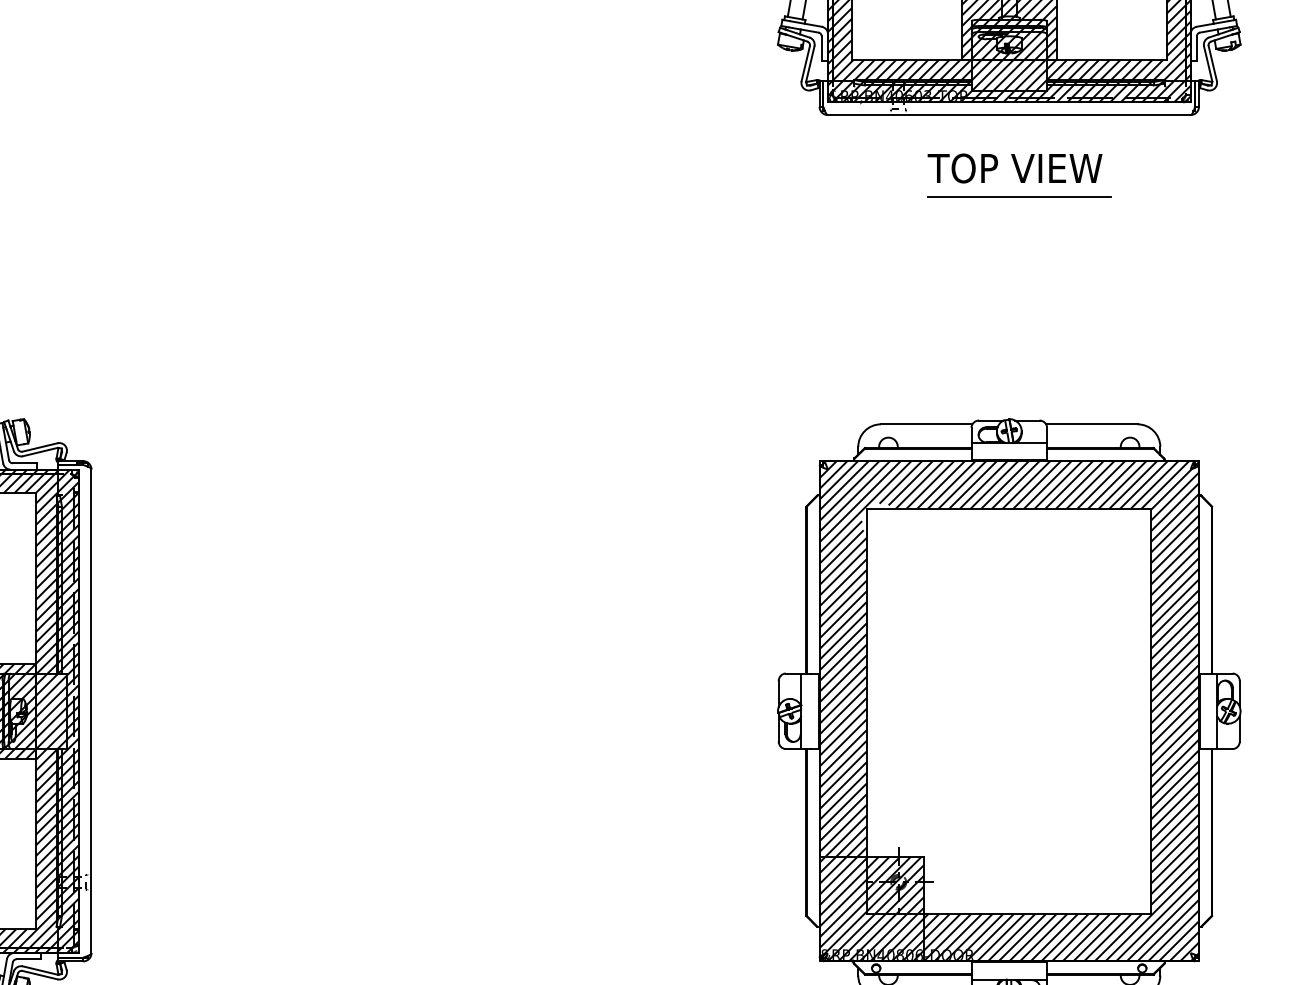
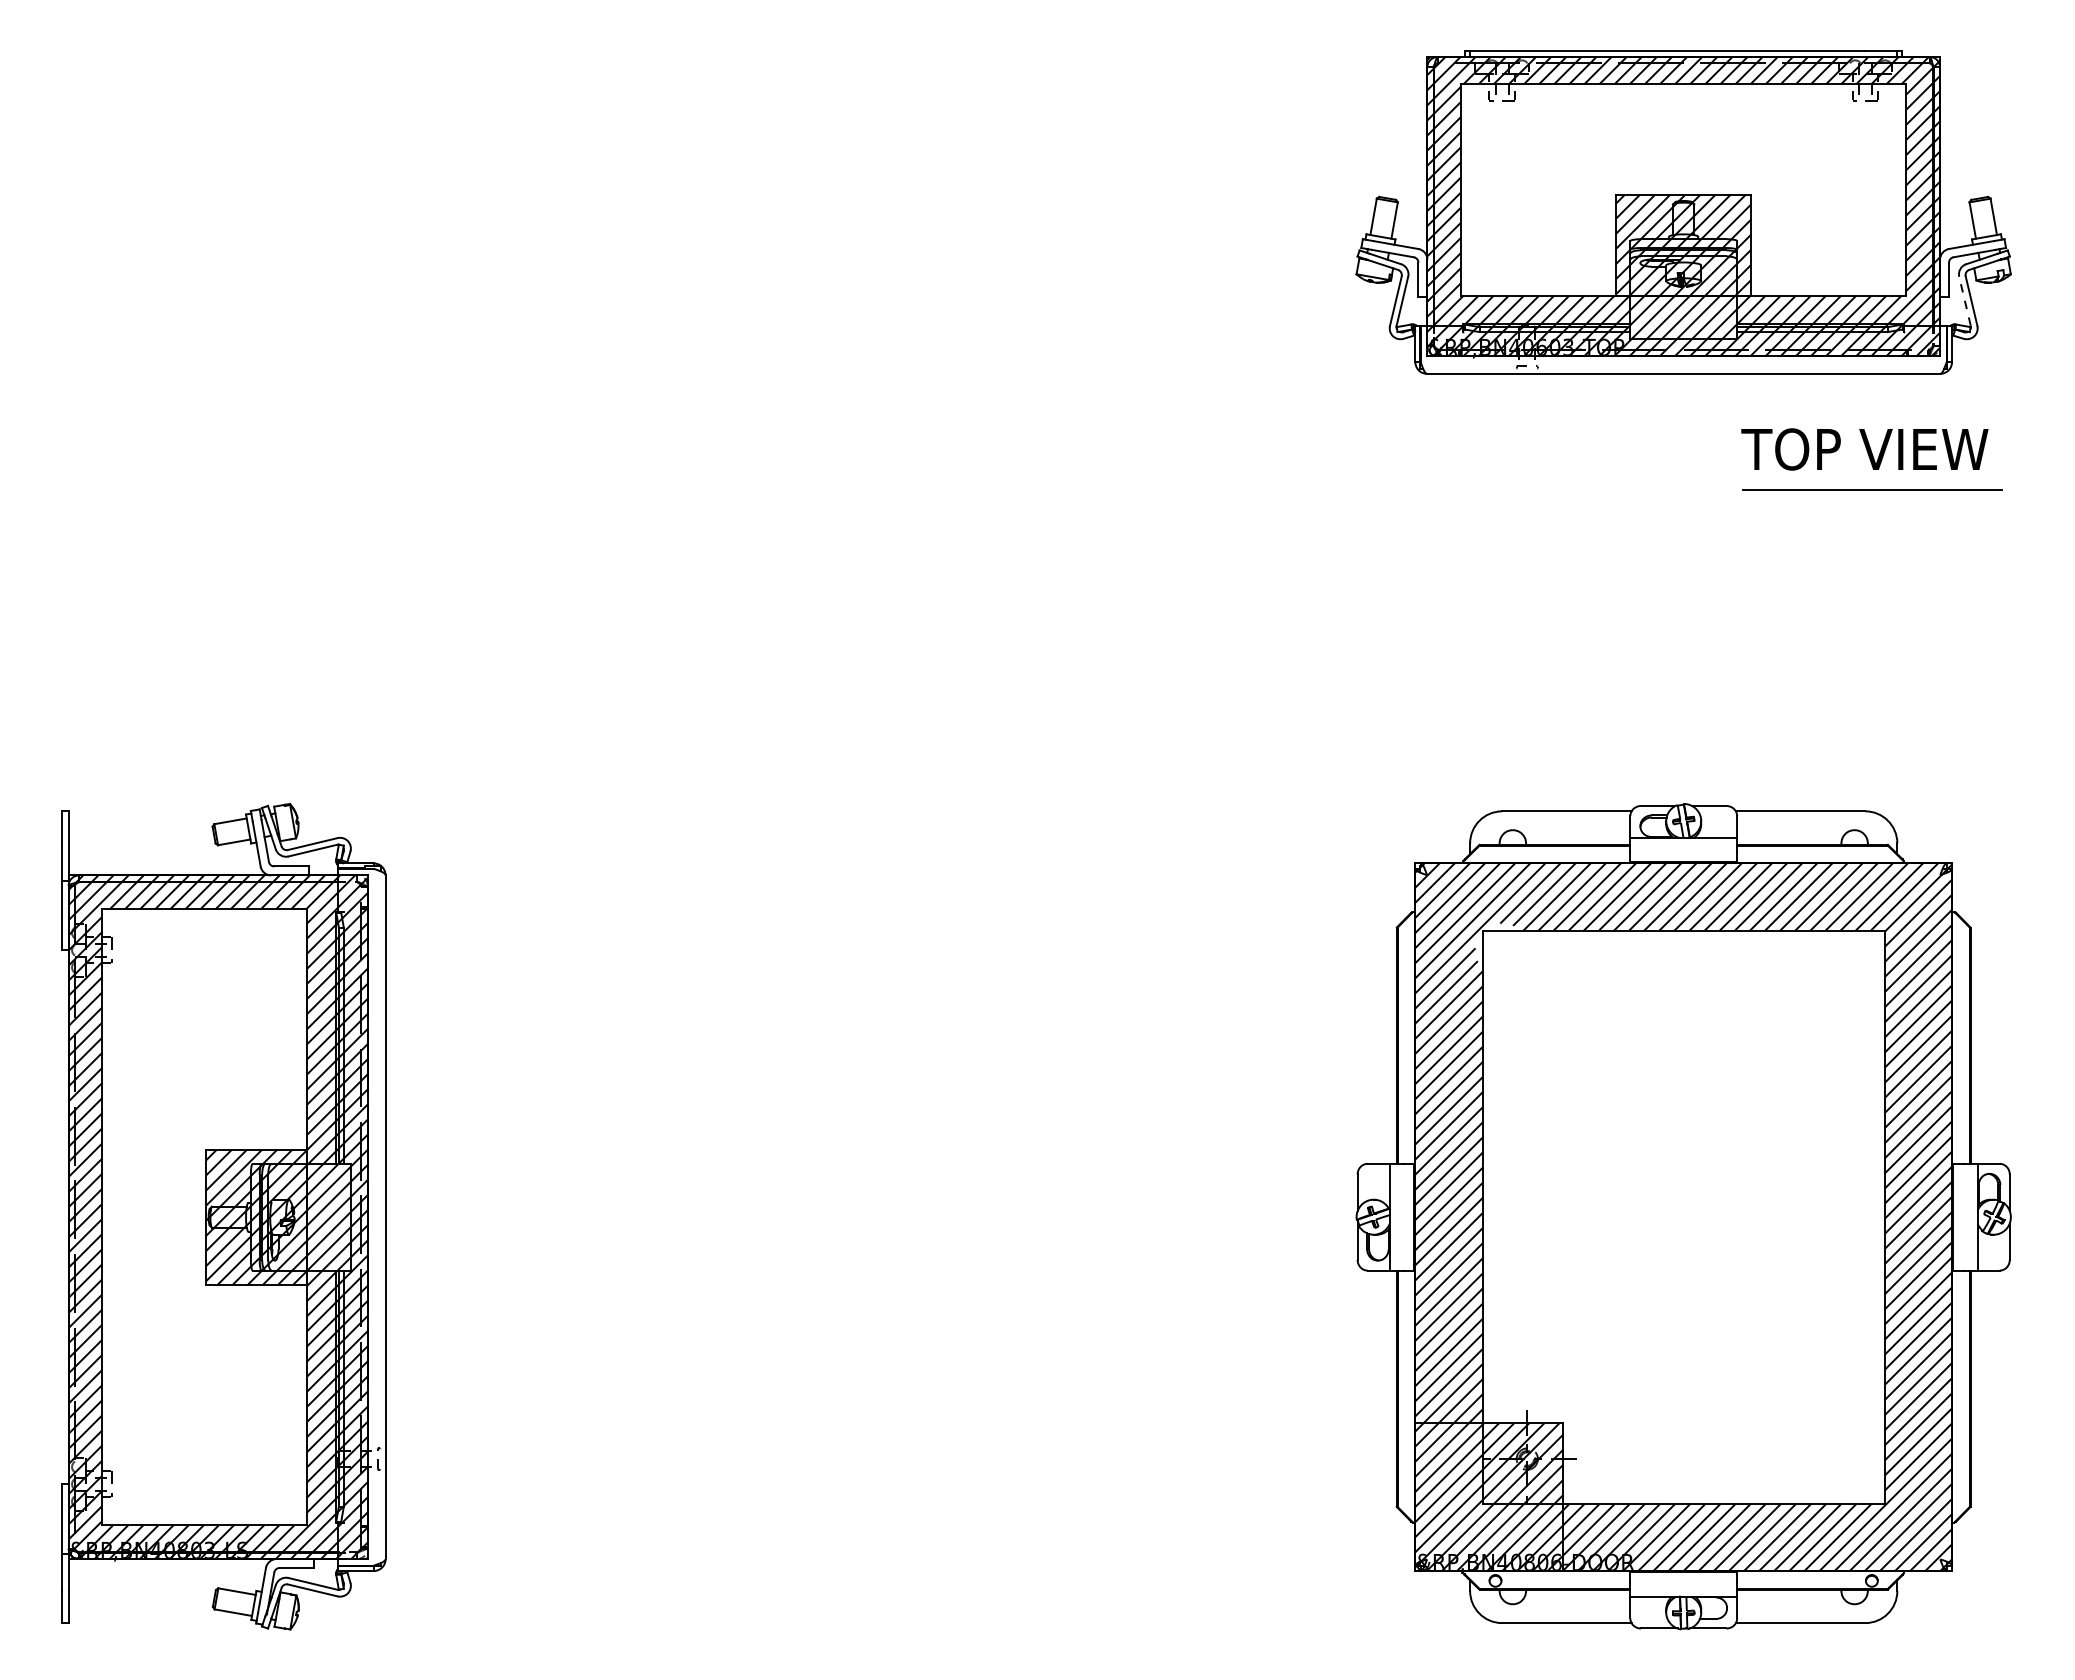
line: (1207, 63) -> (1964, 300), solid -> dashed
text: (1014, 168) -> (1864, 449), moved
line: (1019, 196) -> (1872, 489), moved

